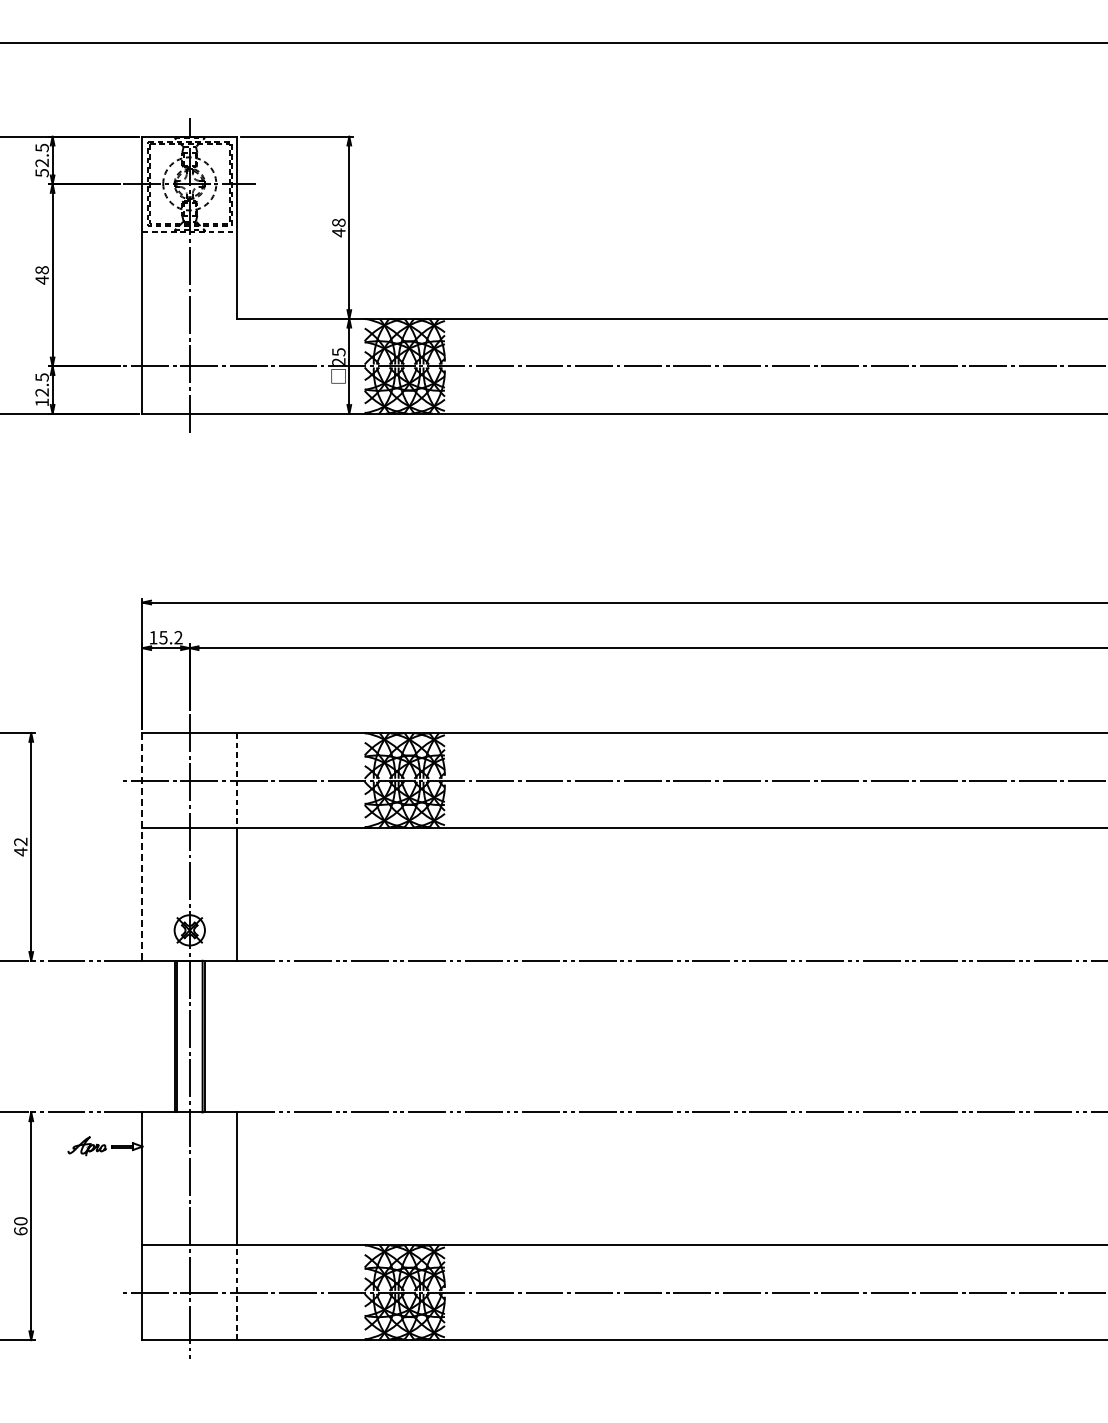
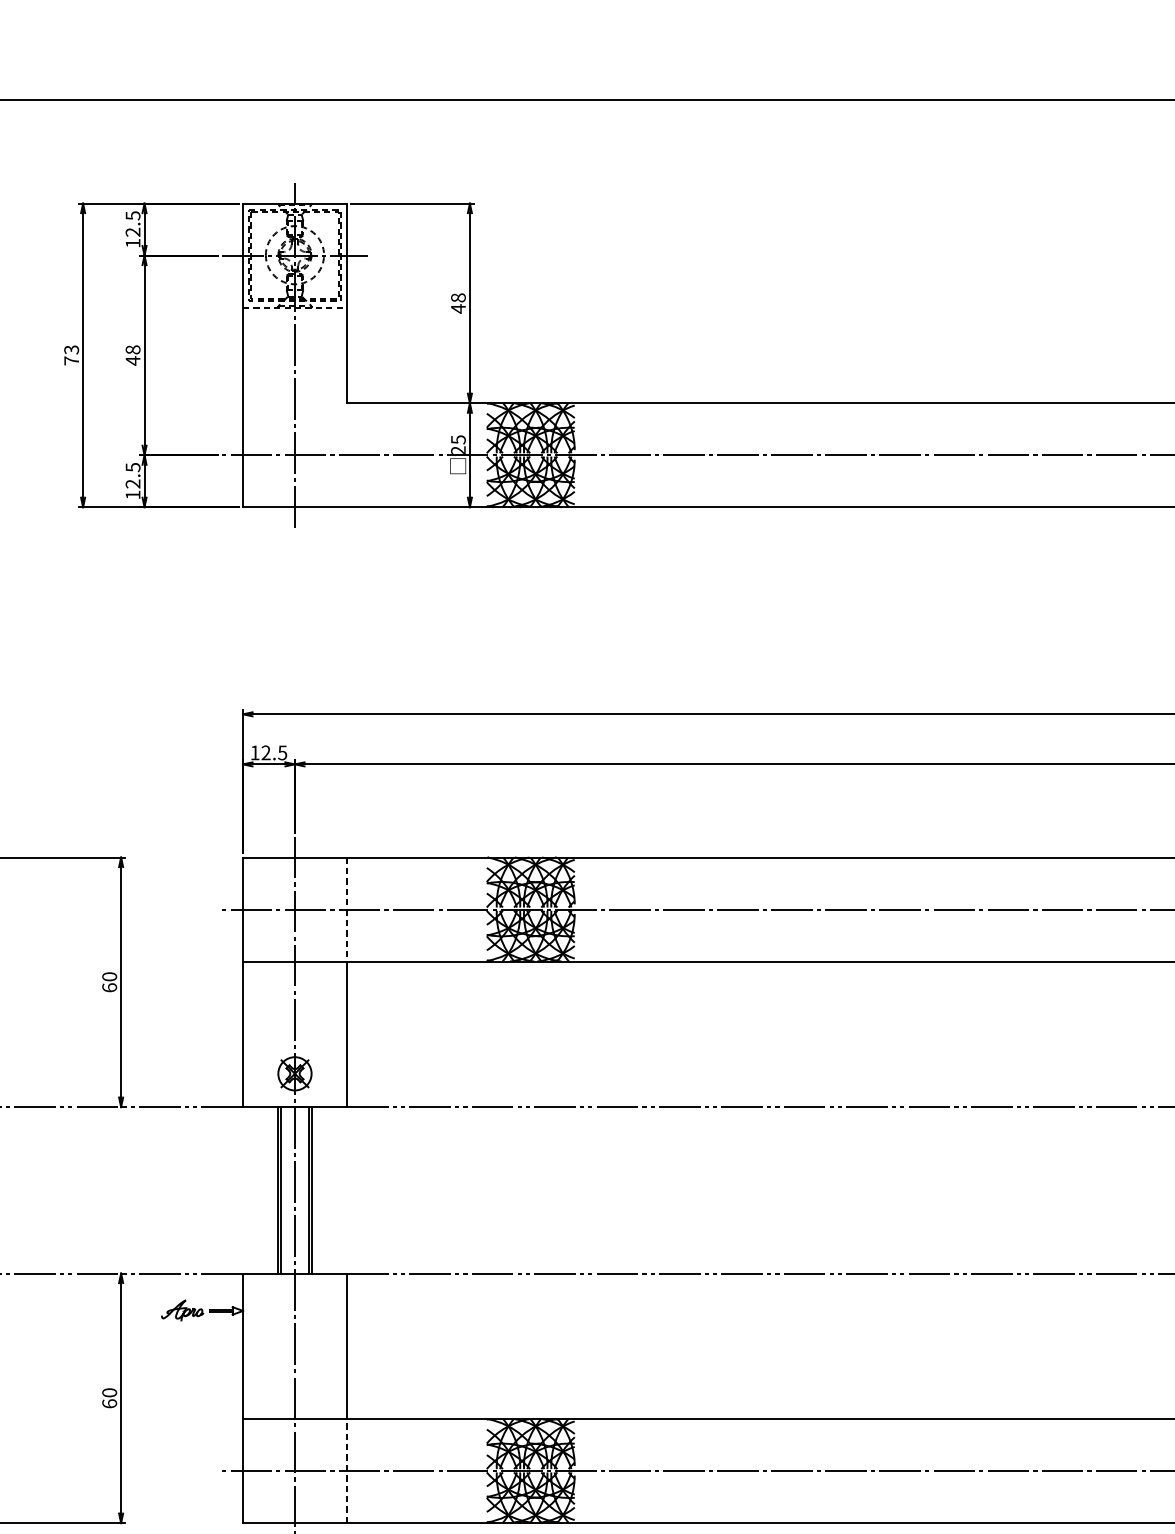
text: (41, 173) -> (132, 243), 52.5 -> 12.5
text: (170, 637) -> (273, 752), 15.2 -> 12.5
text: (20, 846) -> (109, 981), 42 -> 60
line: (142, 846) -> (243, 981), dashed -> solid

